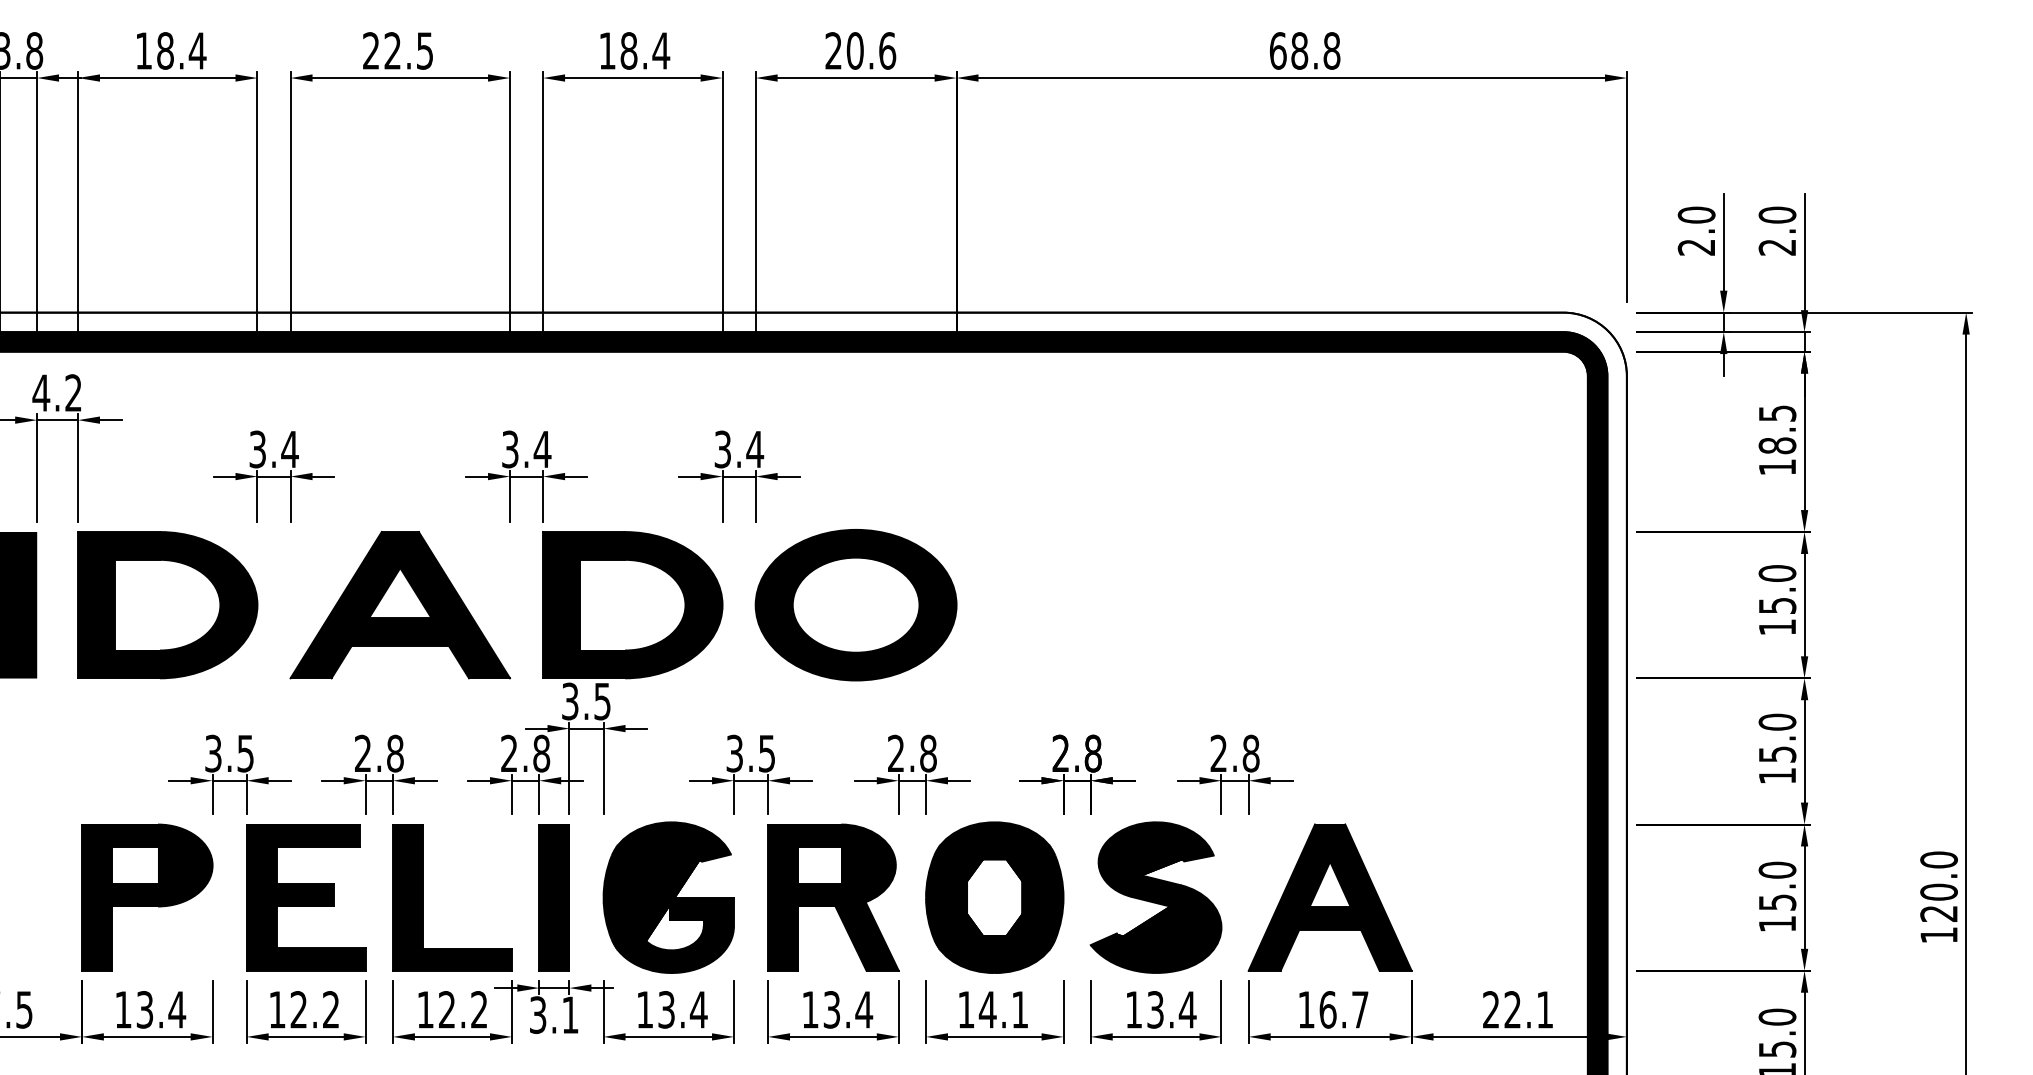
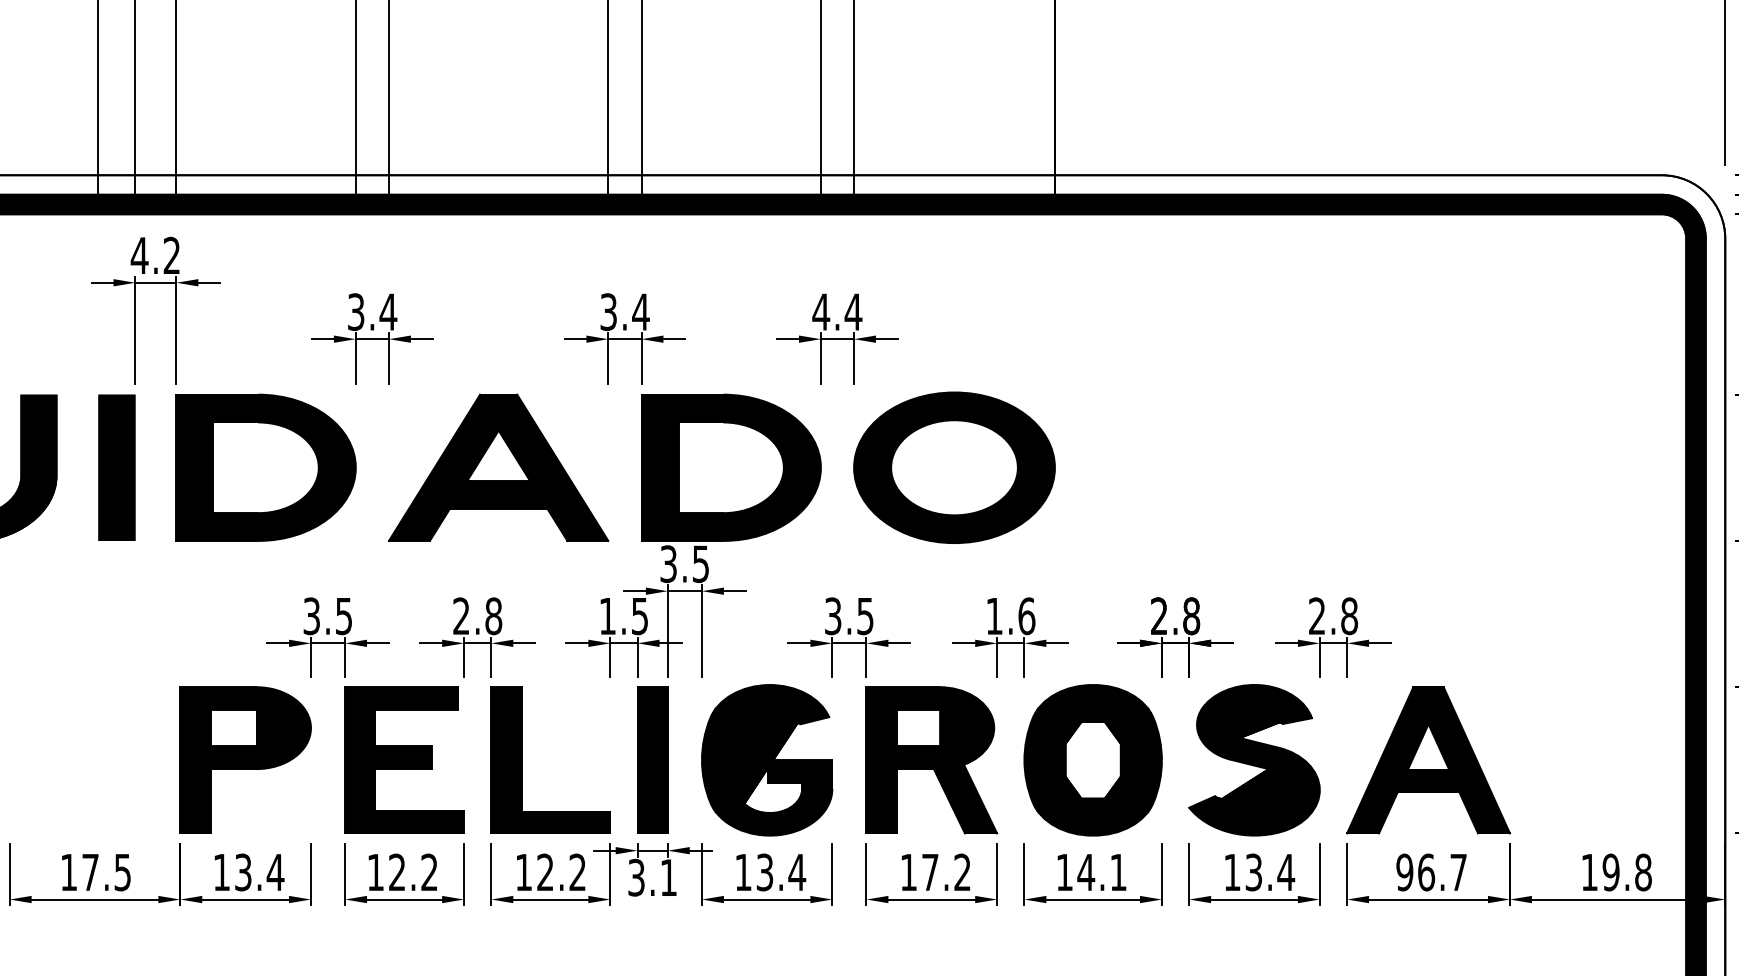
text: (722, 449) -> (820, 312), 3.4 -> 4.4
text: (525, 753) -> (623, 616), 2.8 -> 1.5
text: (912, 753) -> (1010, 616), 2.8 -> 1.6
text: (848, 1009) -> (946, 872), 13.4 -> 17.2
text: (1306, 1009) -> (1404, 872), 16.7 -> 96.7
text: (1518, 1009) -> (1616, 872), 22.1 -> 19.8

